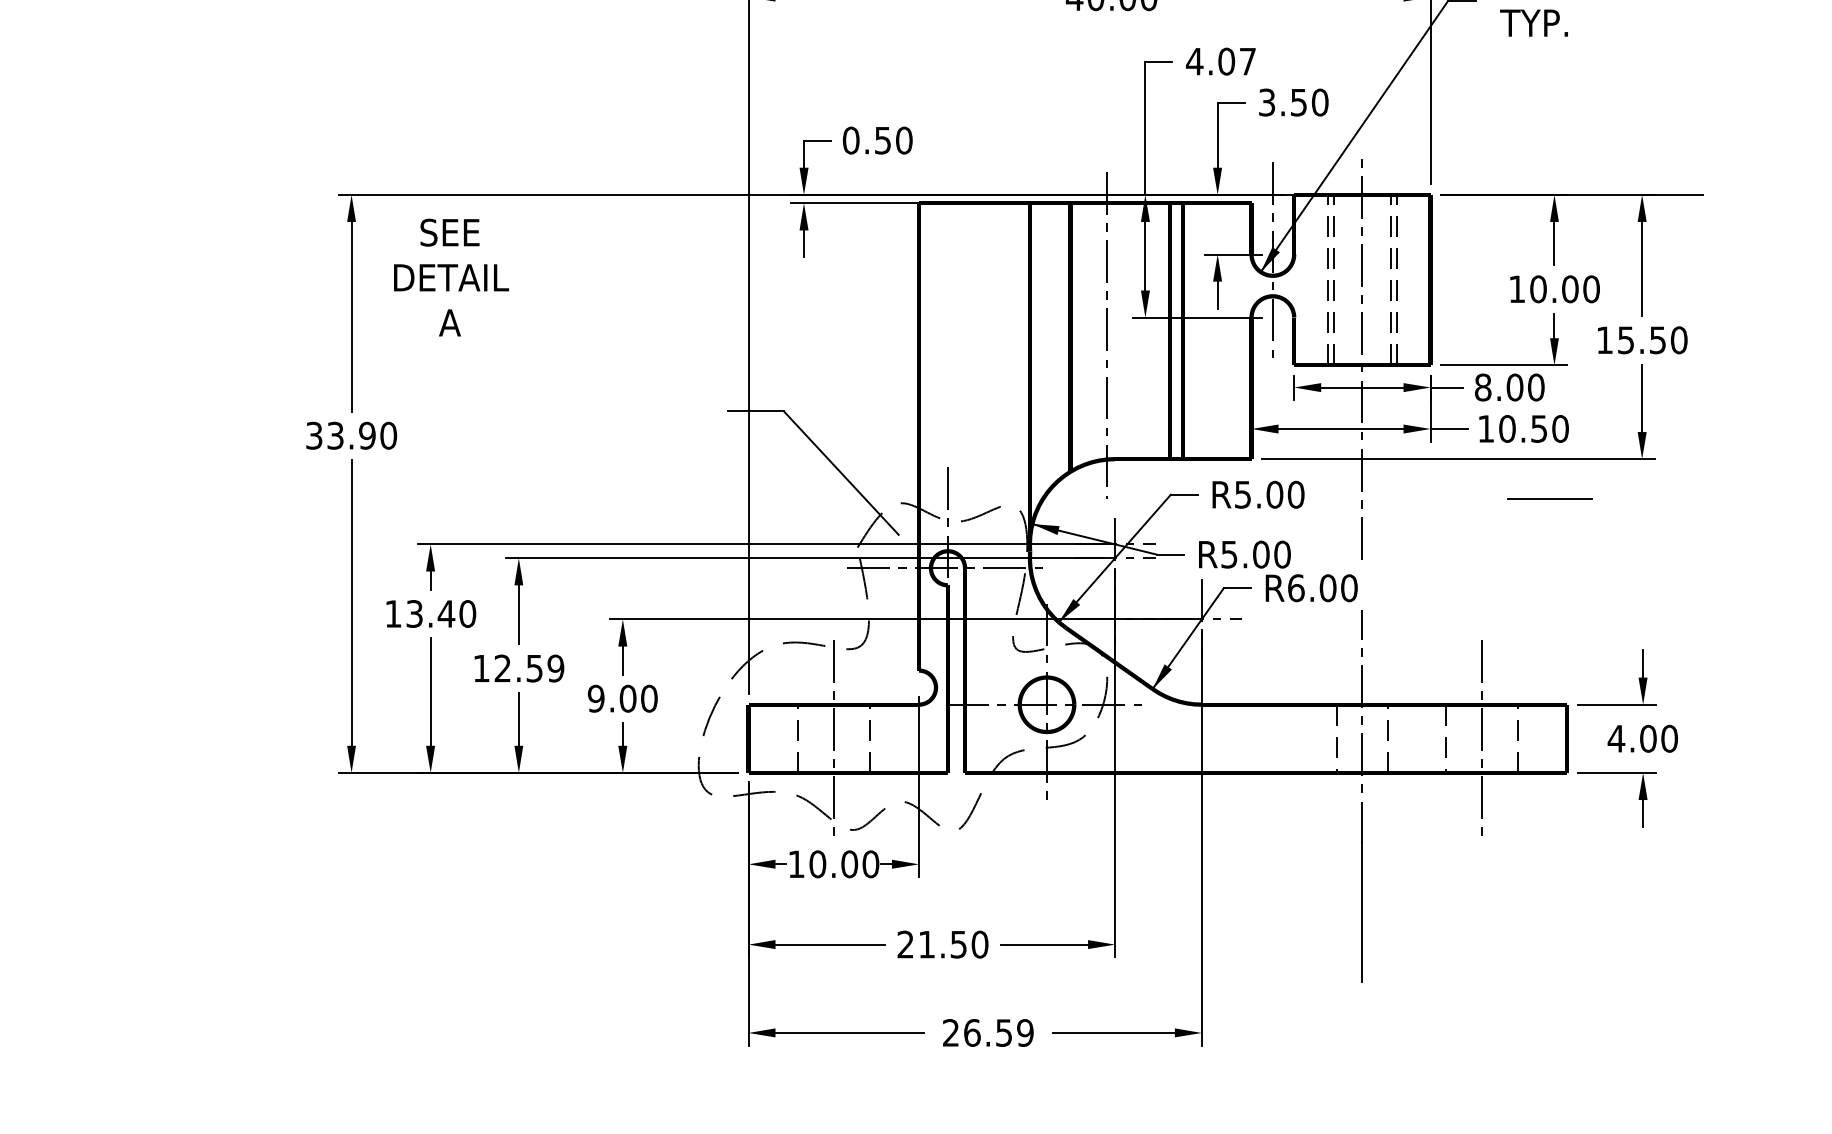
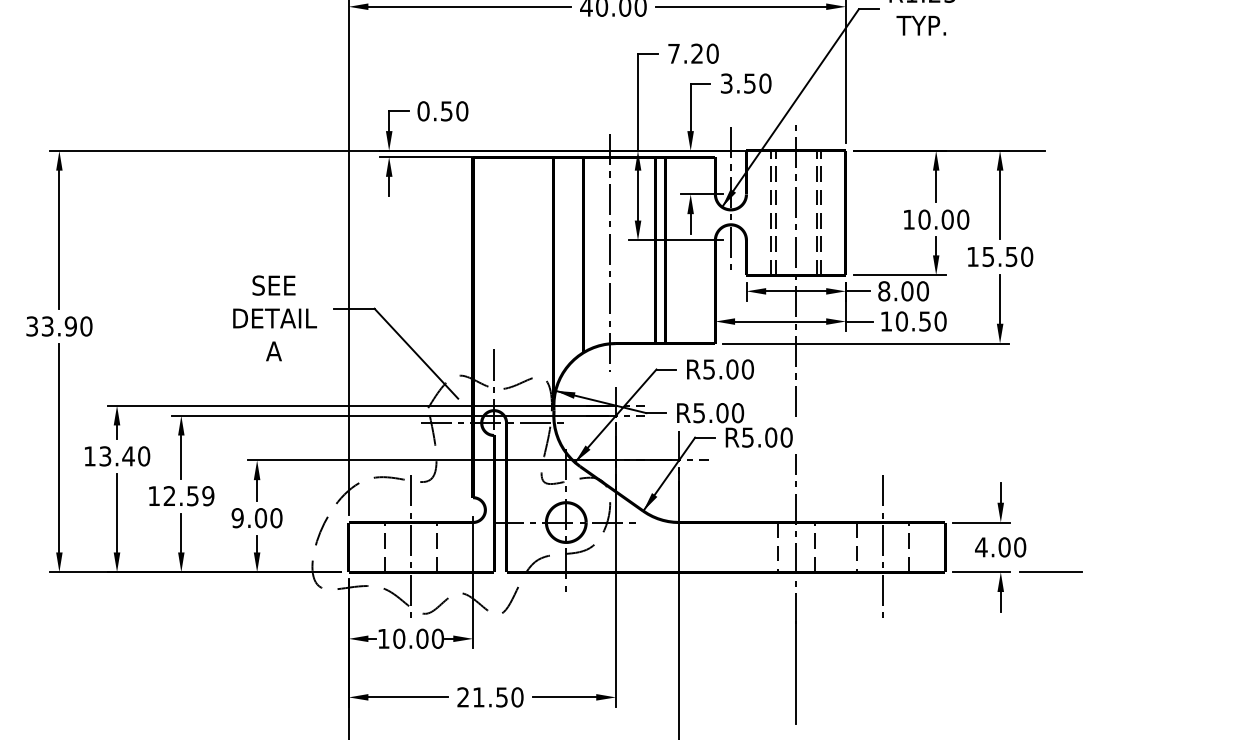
text: (1220, 61) -> (692, 53), 4.07 -> 7.20
text: (451, 277) -> (275, 318), moved
line: (1549, 498) -> (1050, 571), moved
text: (1296, 588) -> (748, 437), R6.00 -> R5.00

